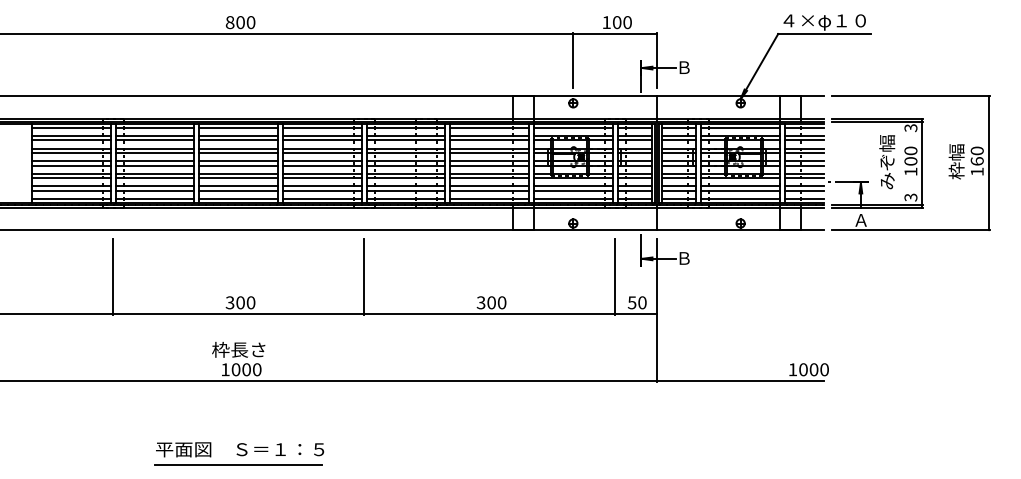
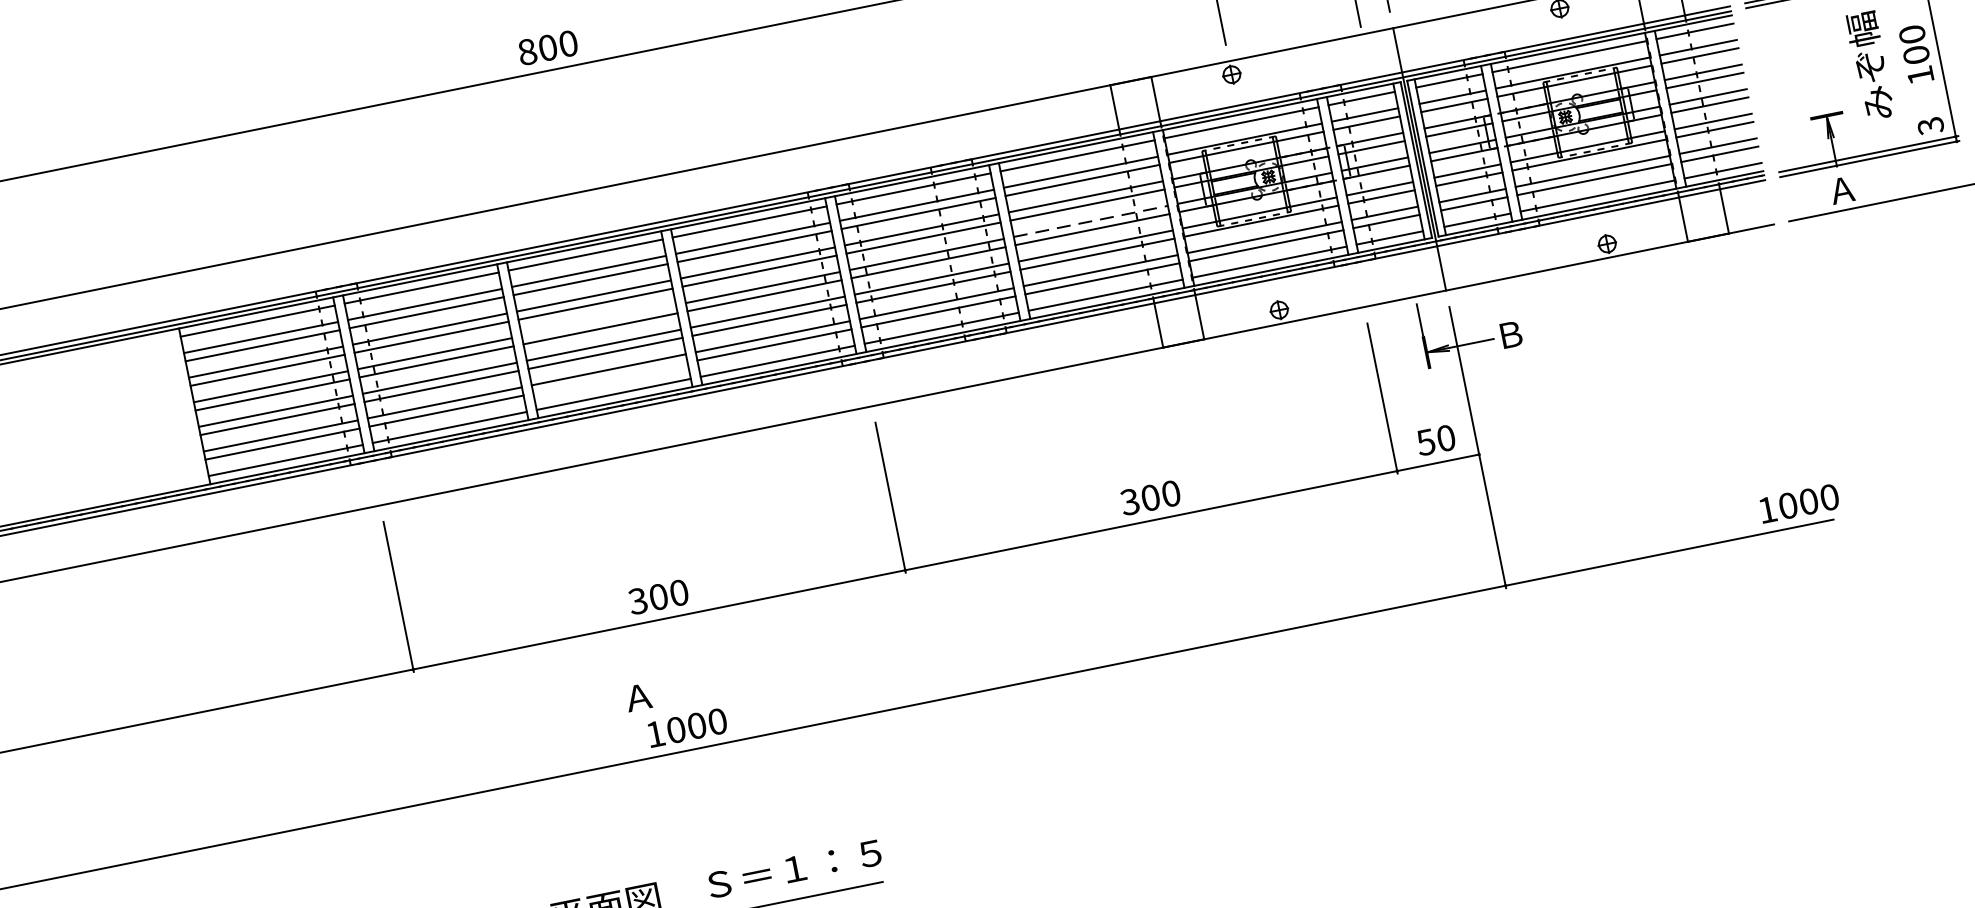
line: (238, 161) -> (598, 320), removed
line: (490, 161) -> (1092, 221), solid -> dashed
line: (839, 182) -> (1784, 124), removed
line: (238, 190) -> (610, 377), removed
text: (238, 349) -> (673, 689), 枠長さ -> Ａ

